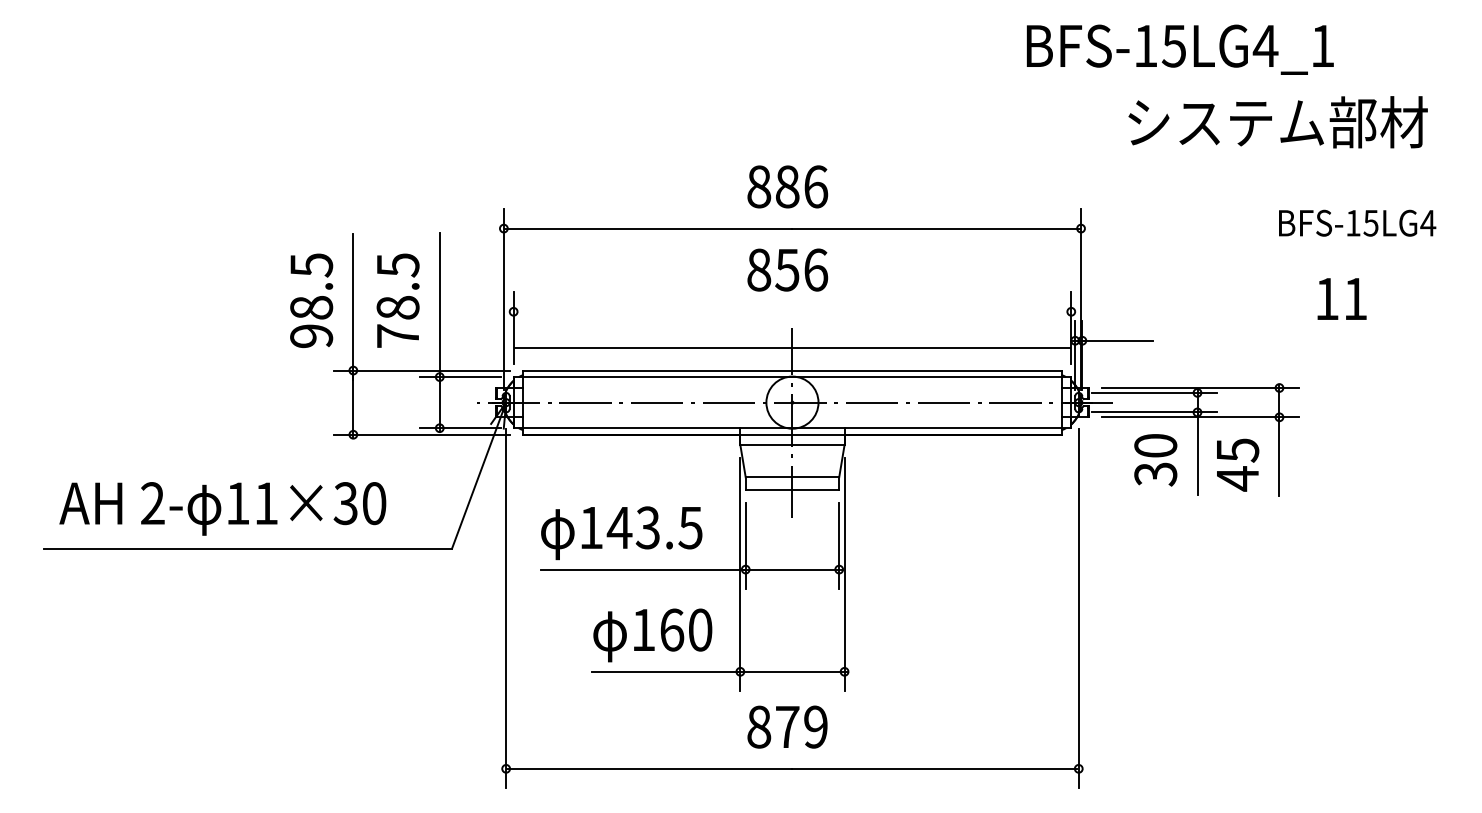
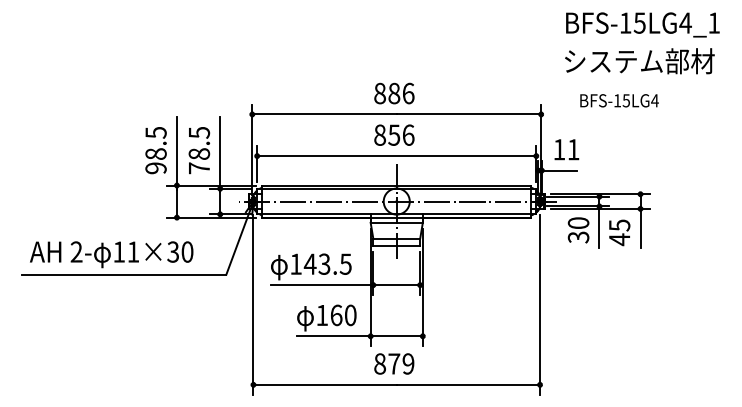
text: (1179, 48) -> (642, 24), moved
text: (1357, 222) -> (619, 100), moved
text: (1341, 298) -> (566, 149), moved
line: (791, 348) -> (396, 156), moved

